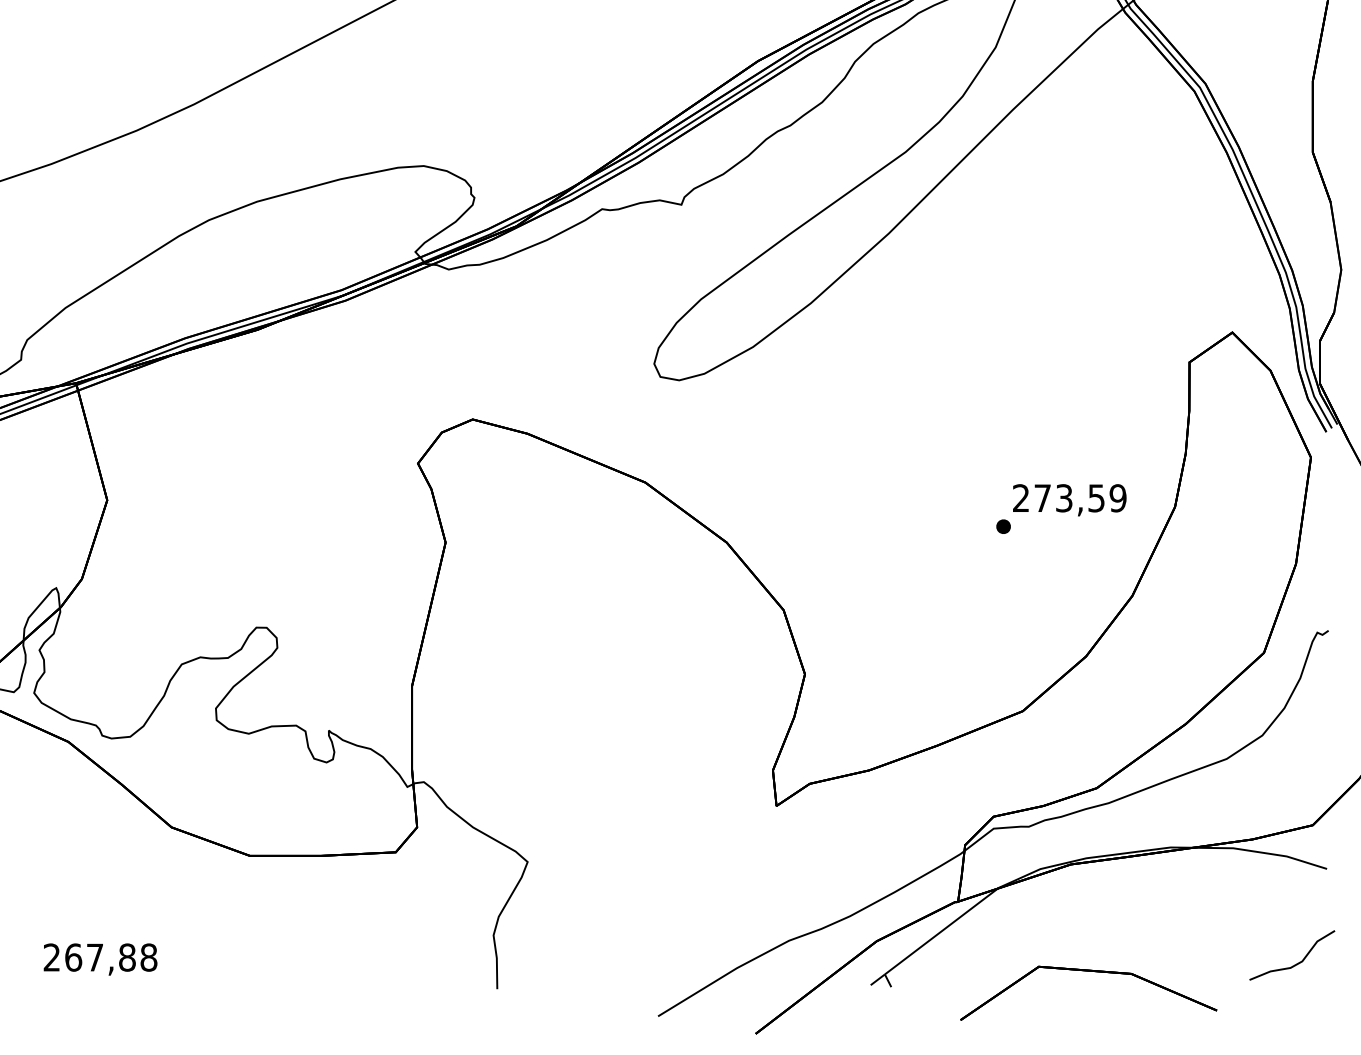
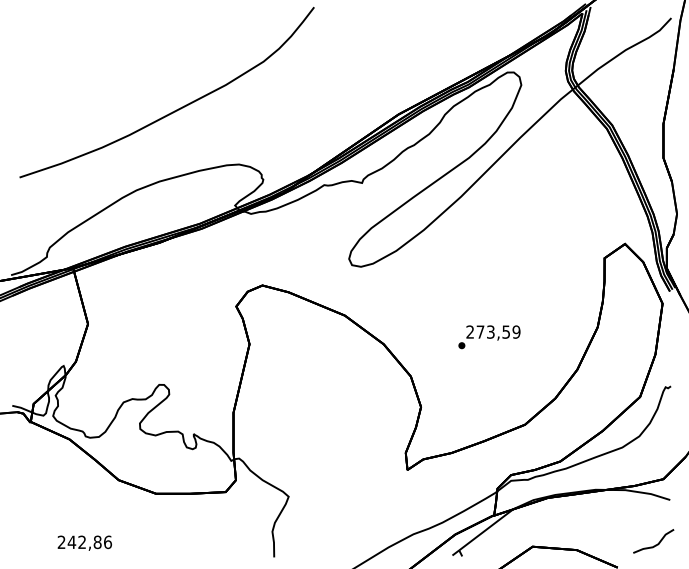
text: (1061, 509) -> (489, 337), moved
text: (110, 957) -> (89, 542), 267,88 -> 242,86

